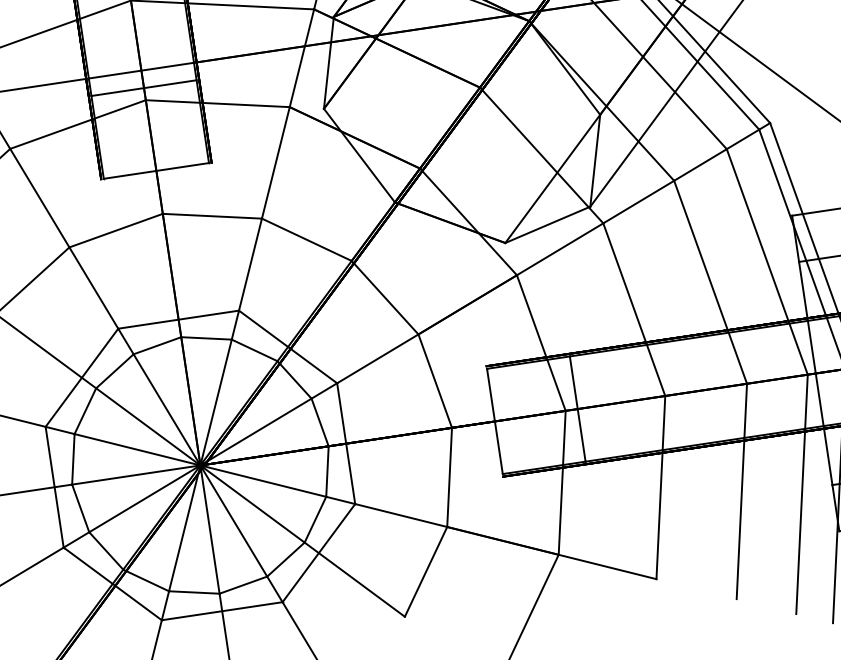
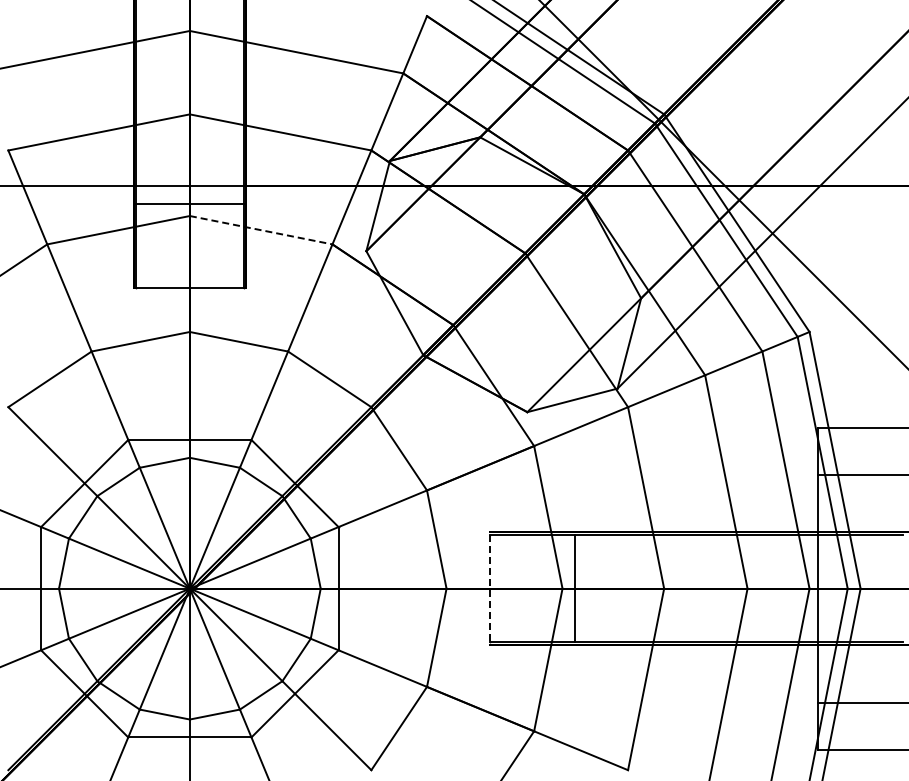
line: (218, 103) -> (261, 230), solid -> dashed
line: (495, 421) -> (490, 588), solid -> dashed

